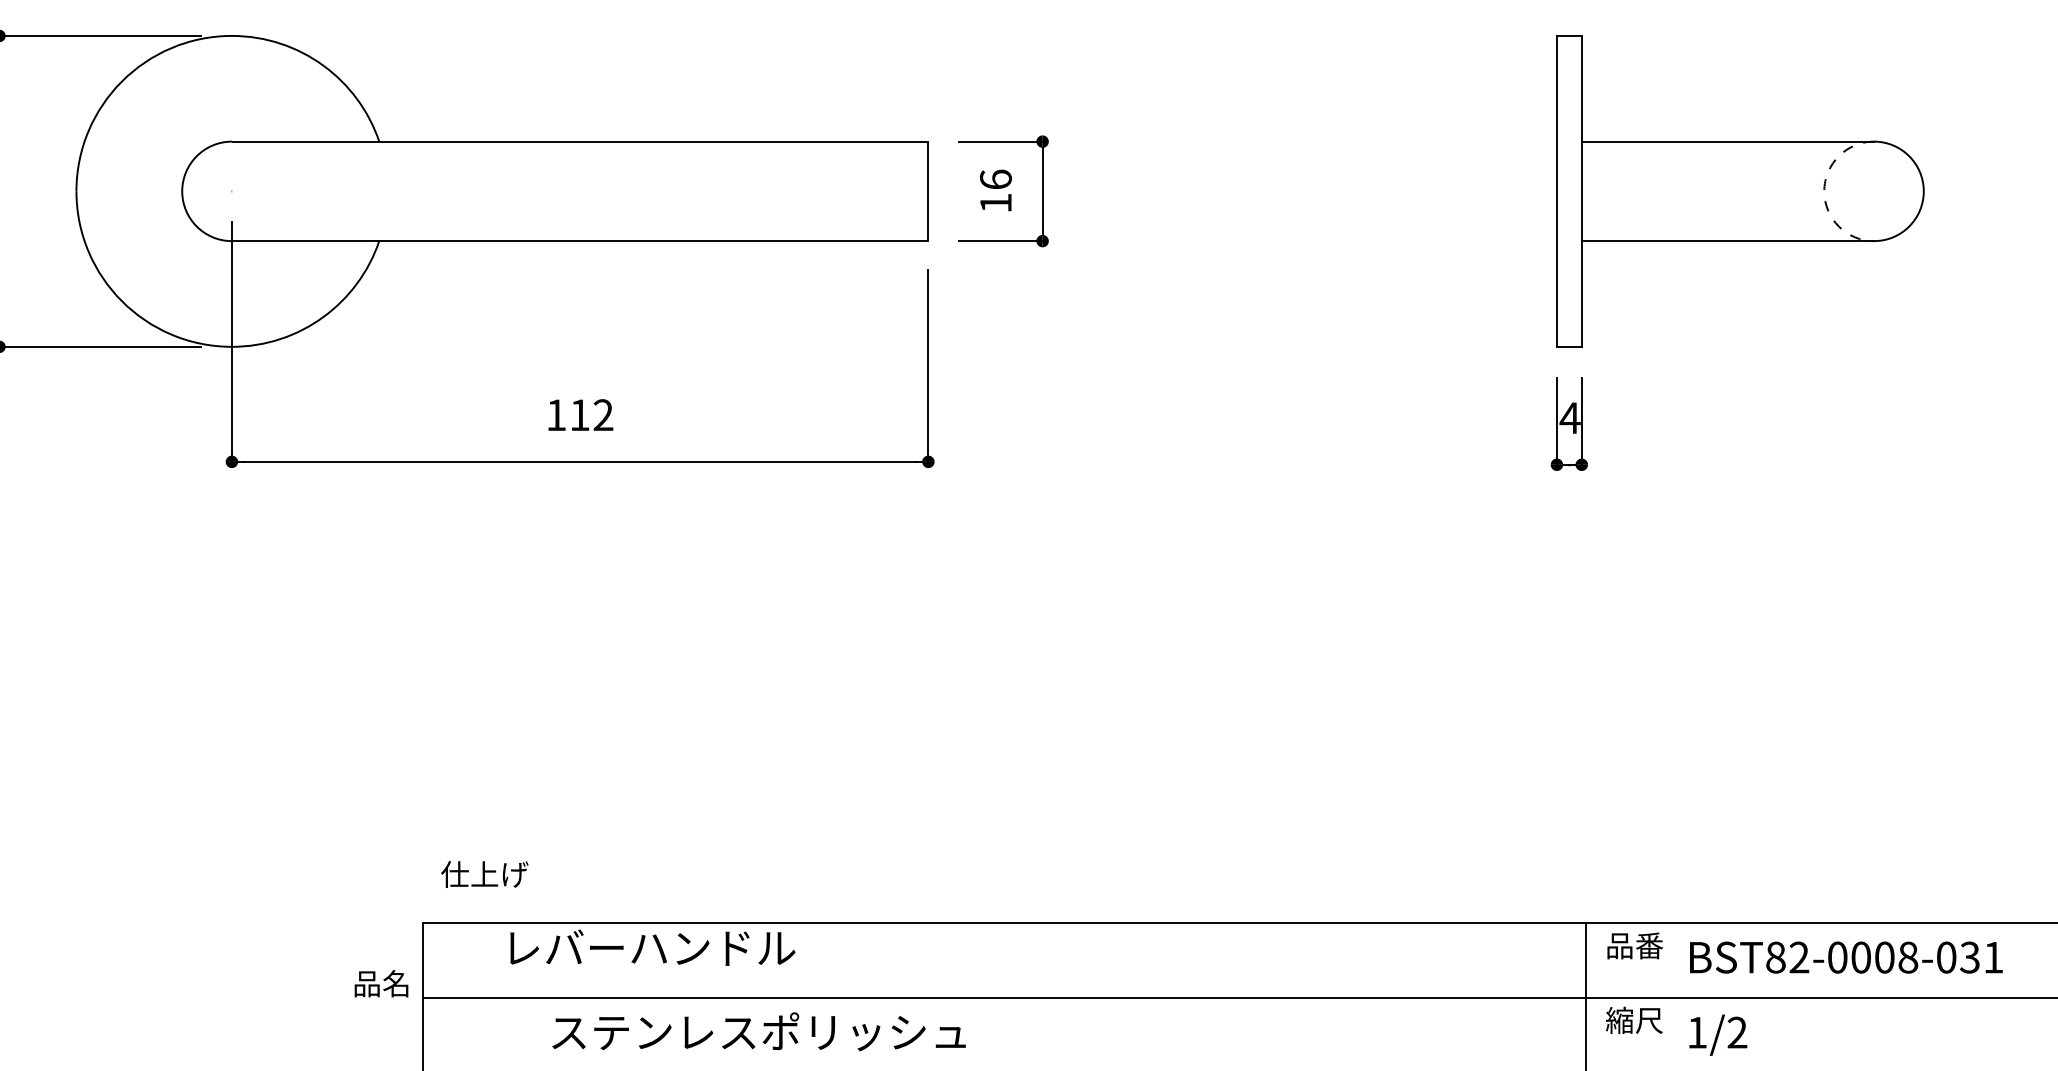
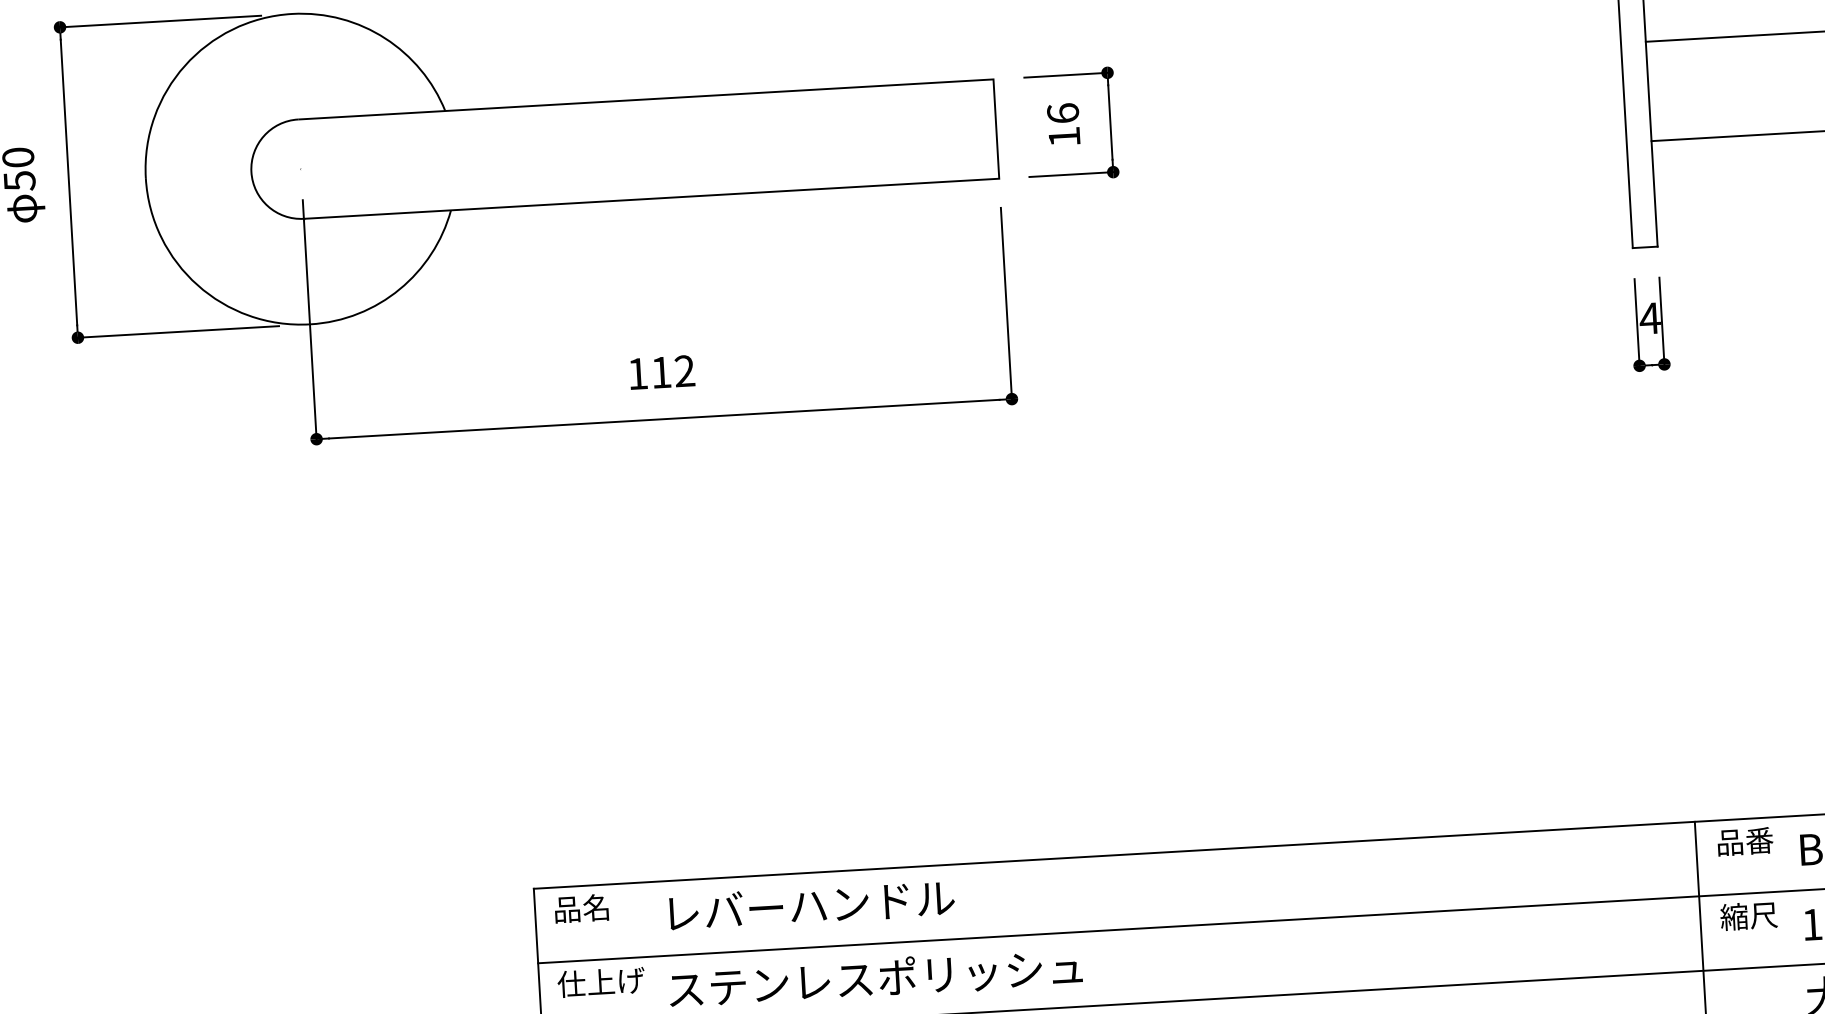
text: (484, 874) -> (600, 982), moved
text: (652, 947) -> (811, 905), moved
text: (381, 983) -> (581, 908), moved

